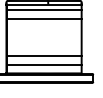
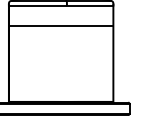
line: (43, 9) -> (60, 13), removed
line: (43, 55) -> (60, 77), removed
line: (43, 64) -> (60, 89), removed

